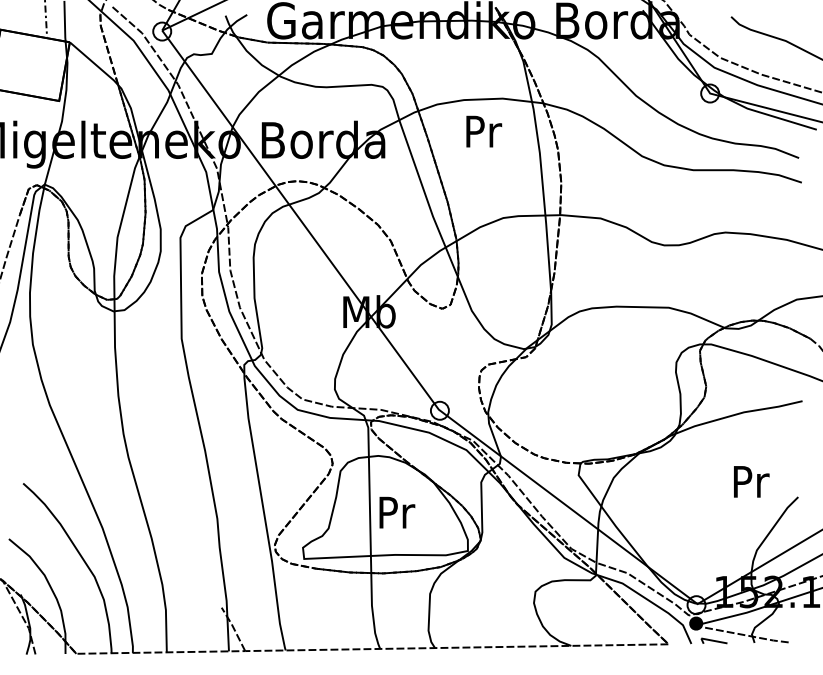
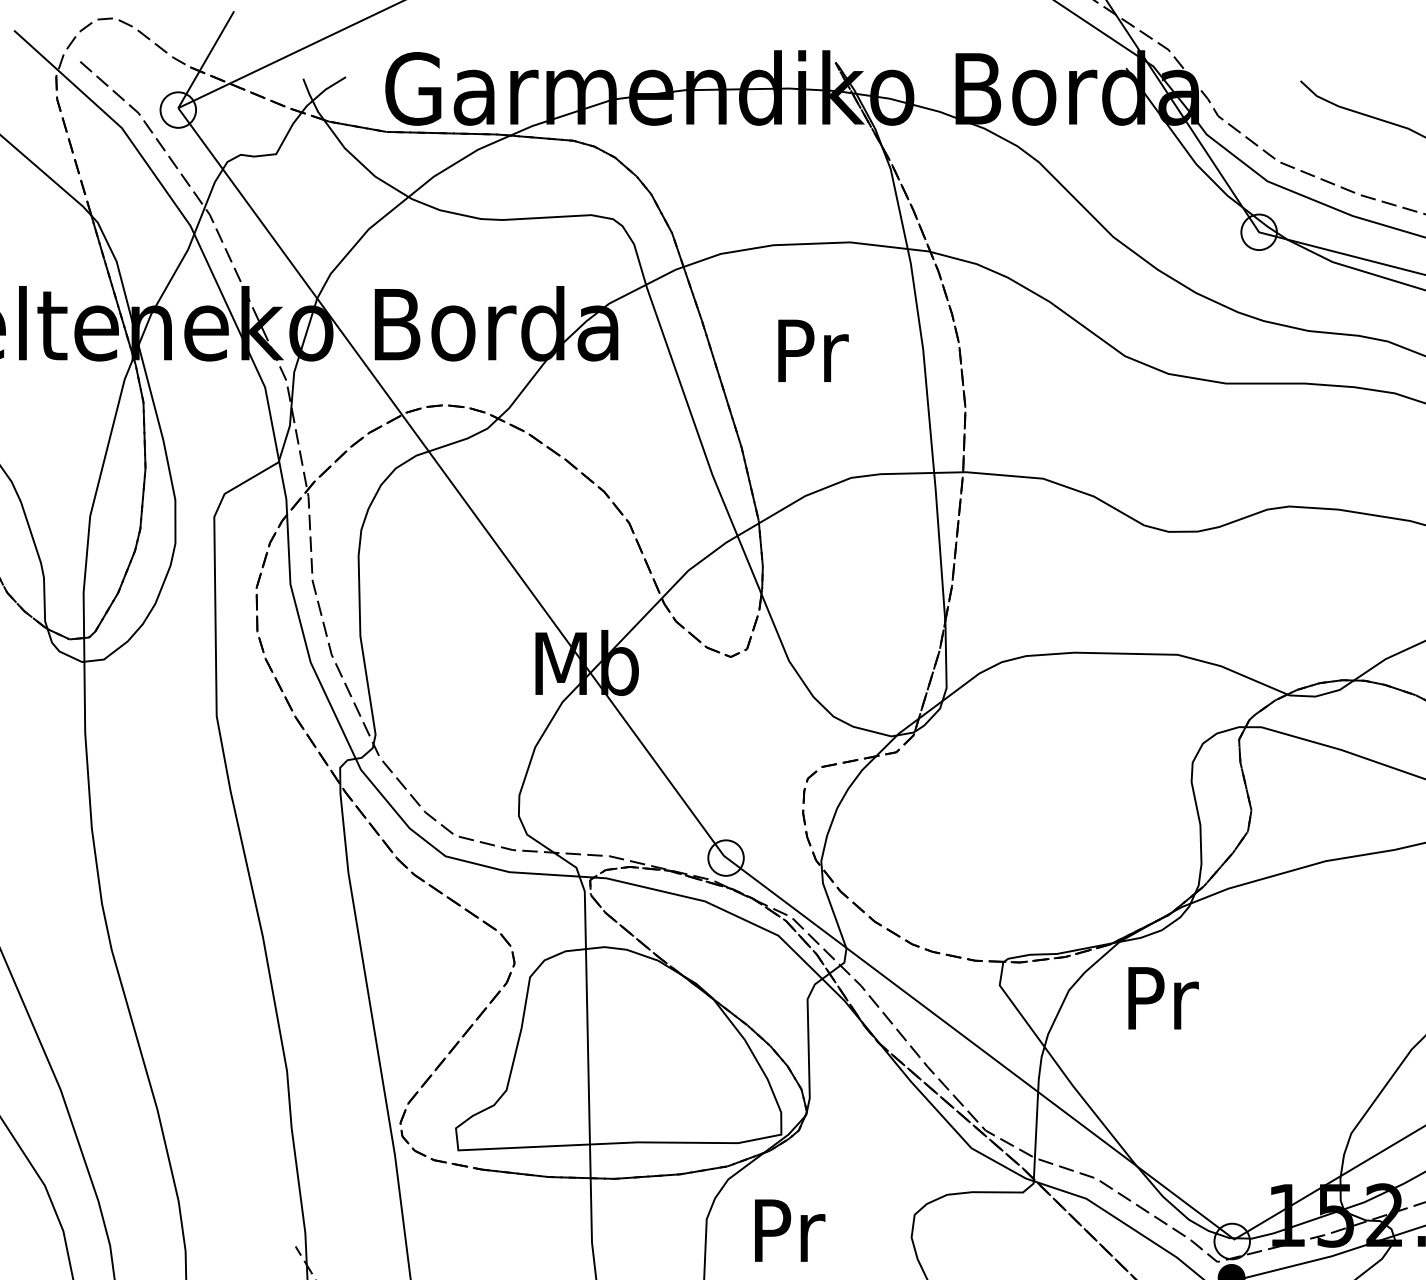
text: (484, 131) -> (813, 350), moved
text: (751, 481) -> (1163, 997), moved
text: (397, 512) -> (790, 1230), moved

